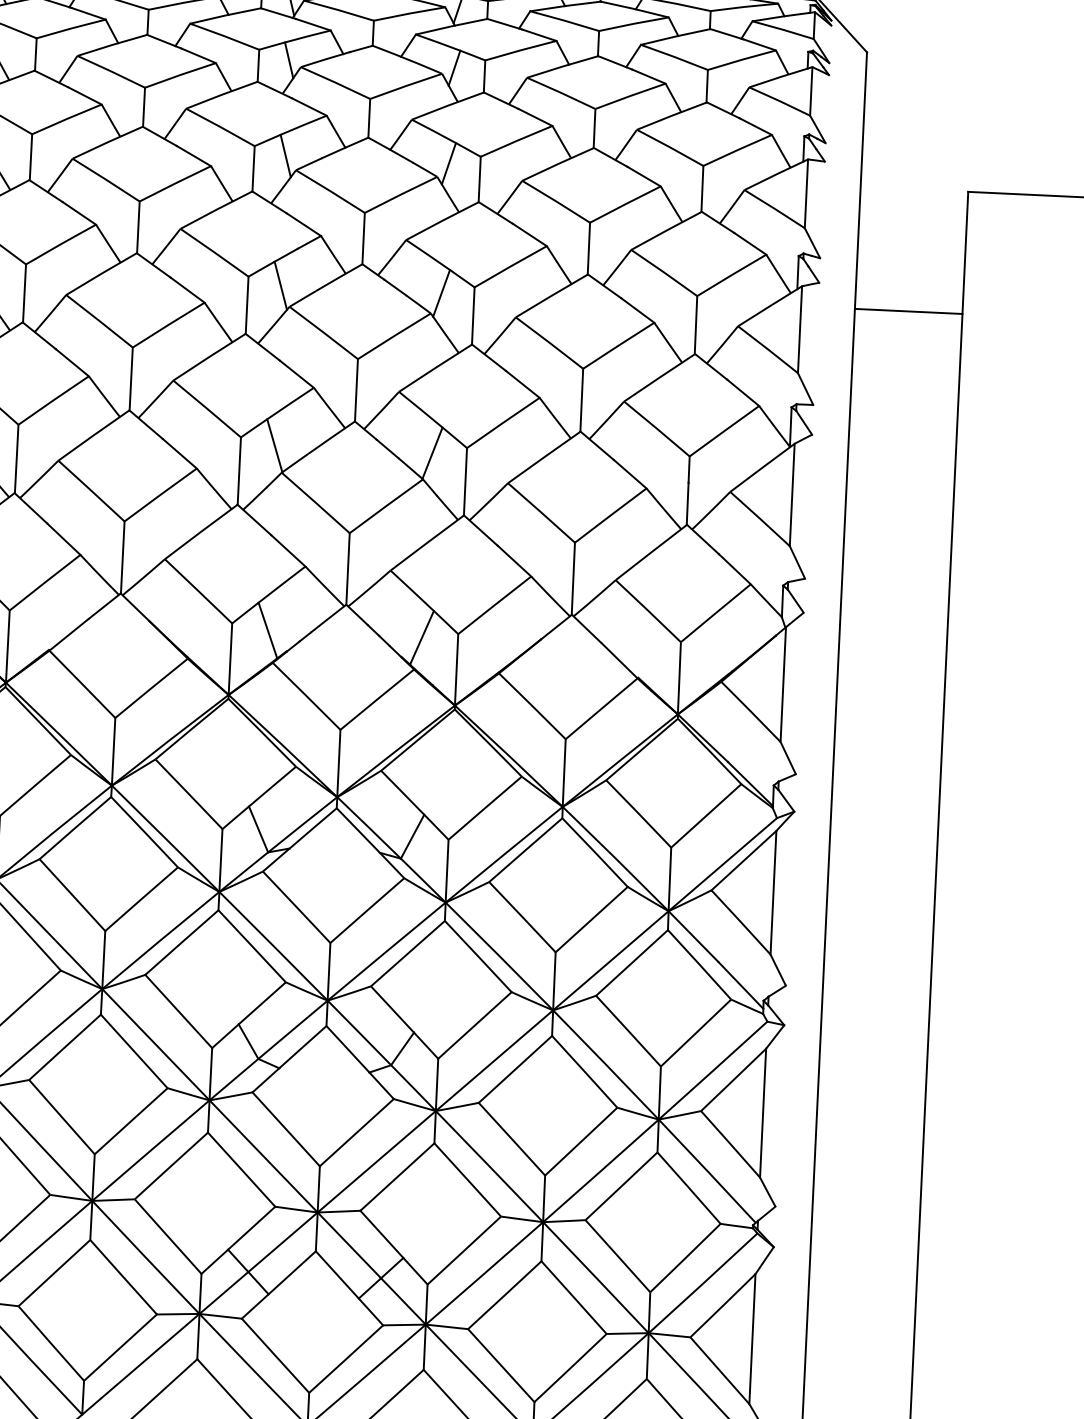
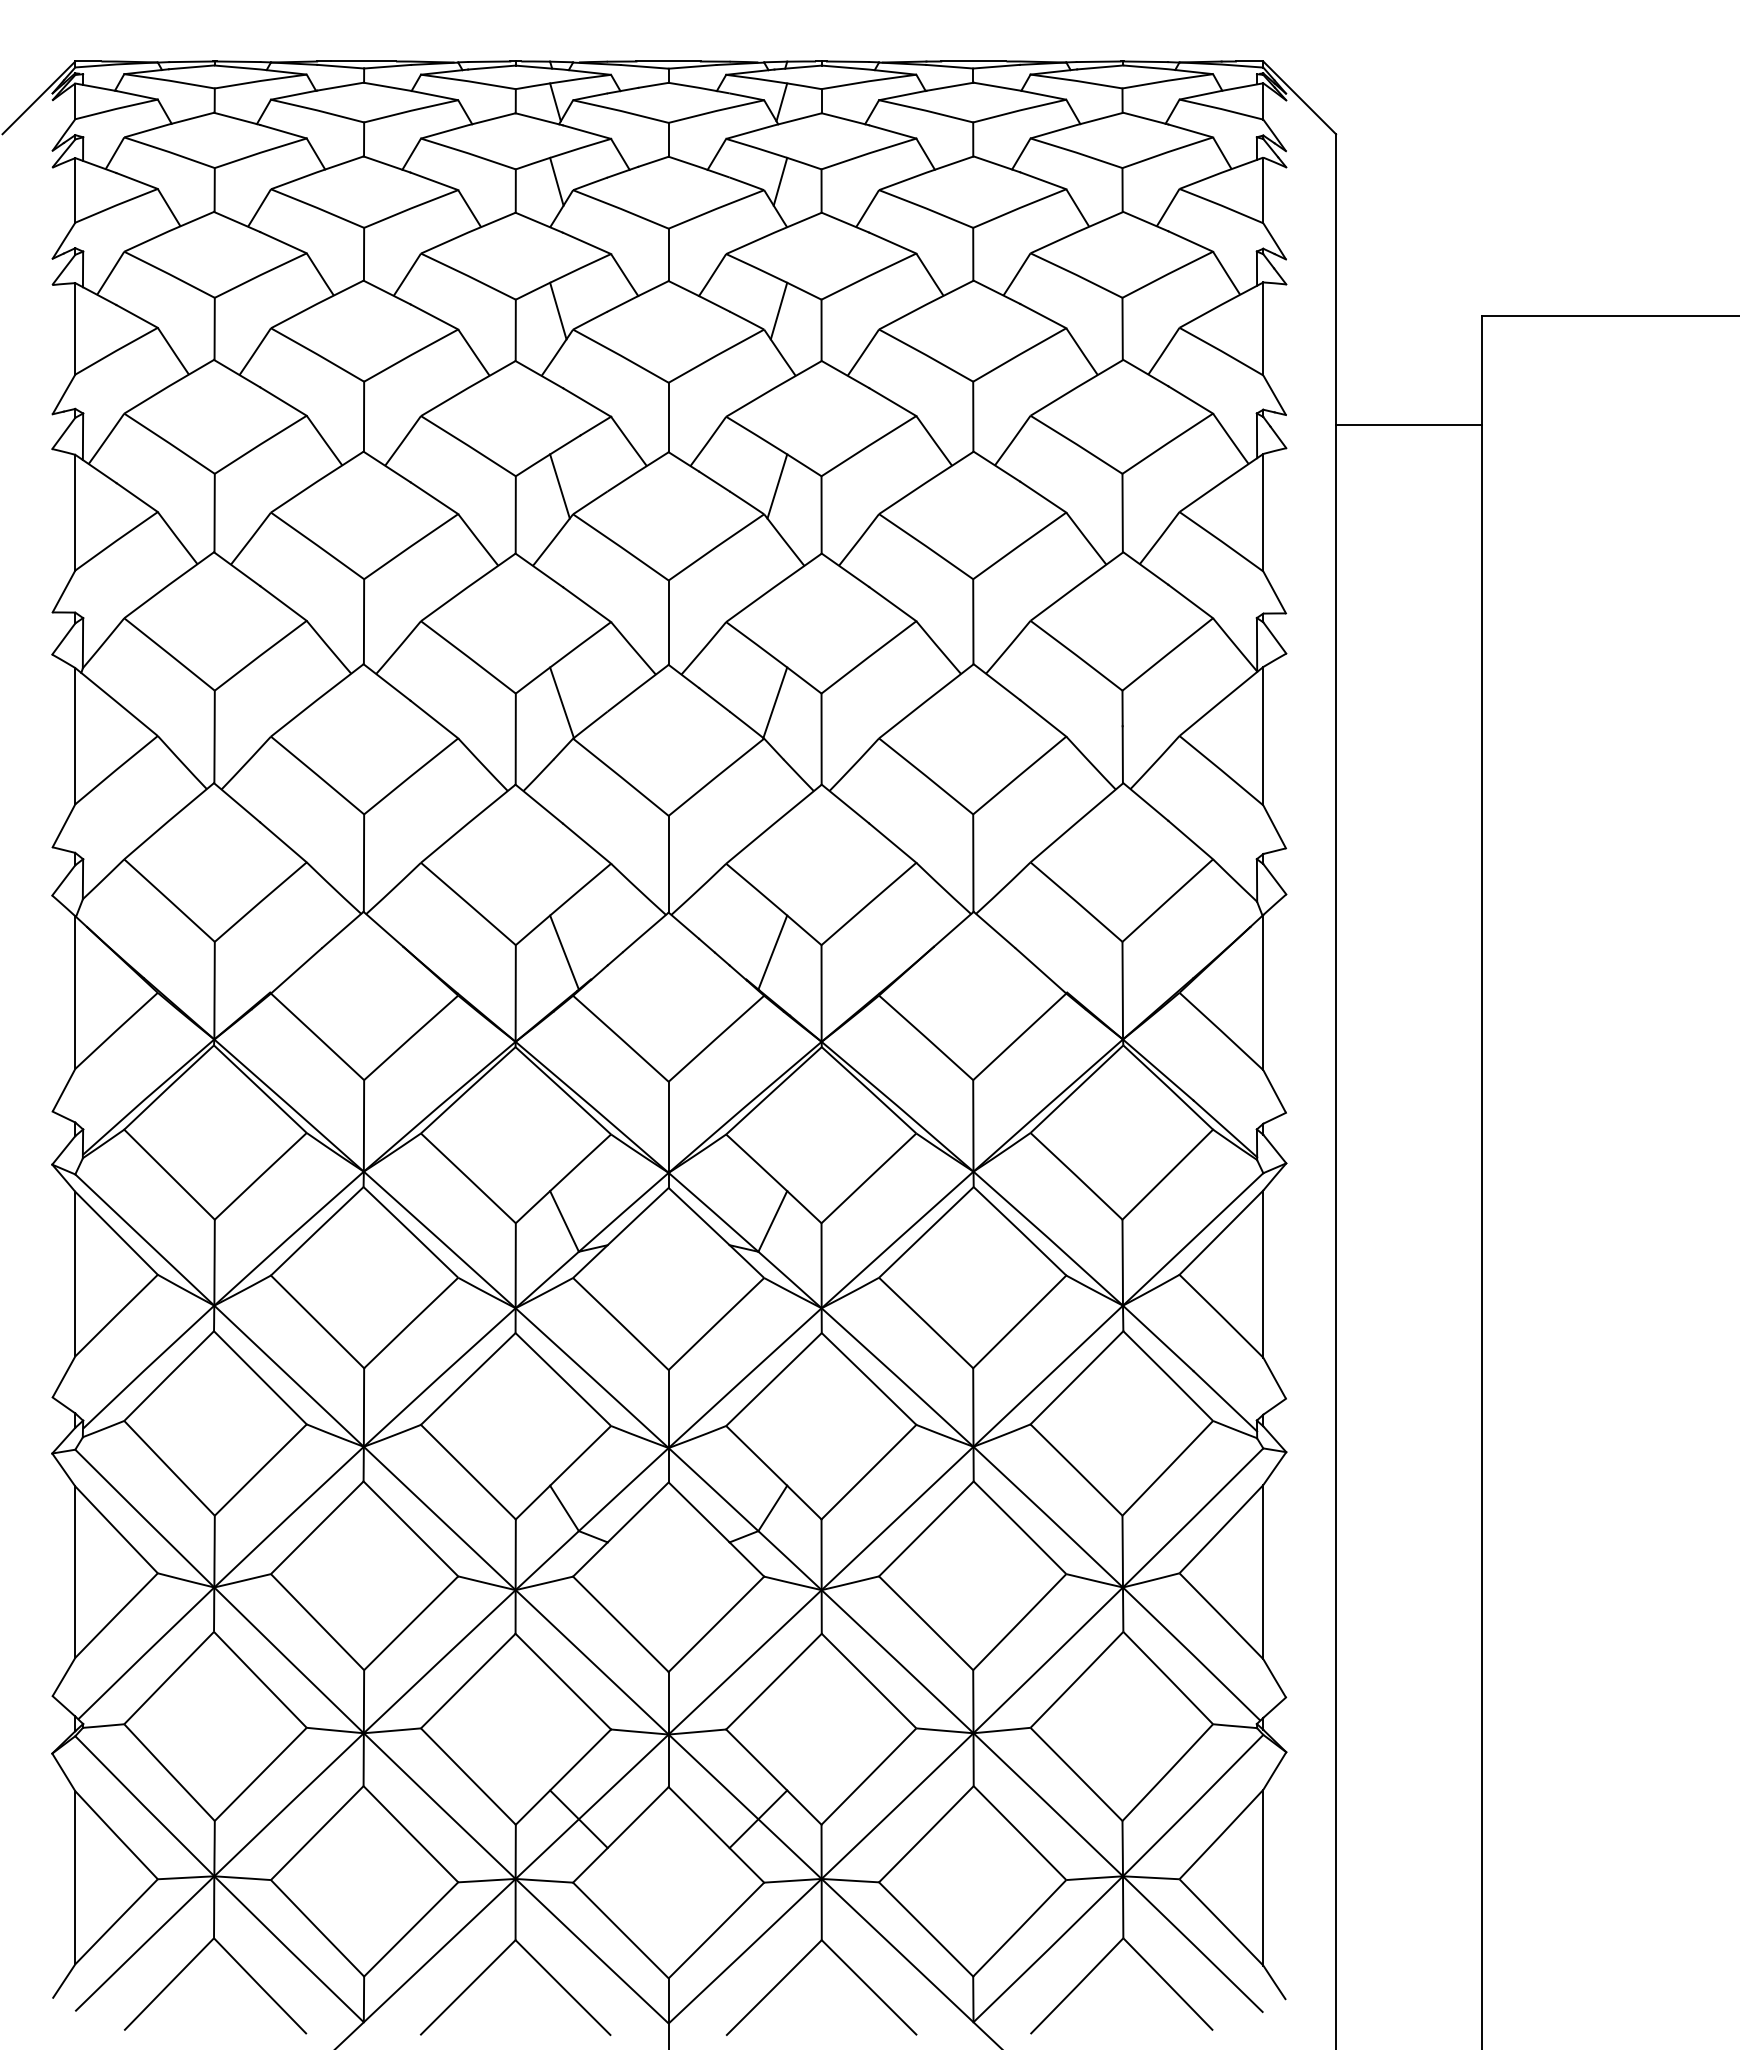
line: (908, 311) -> (1408, 425), moved

